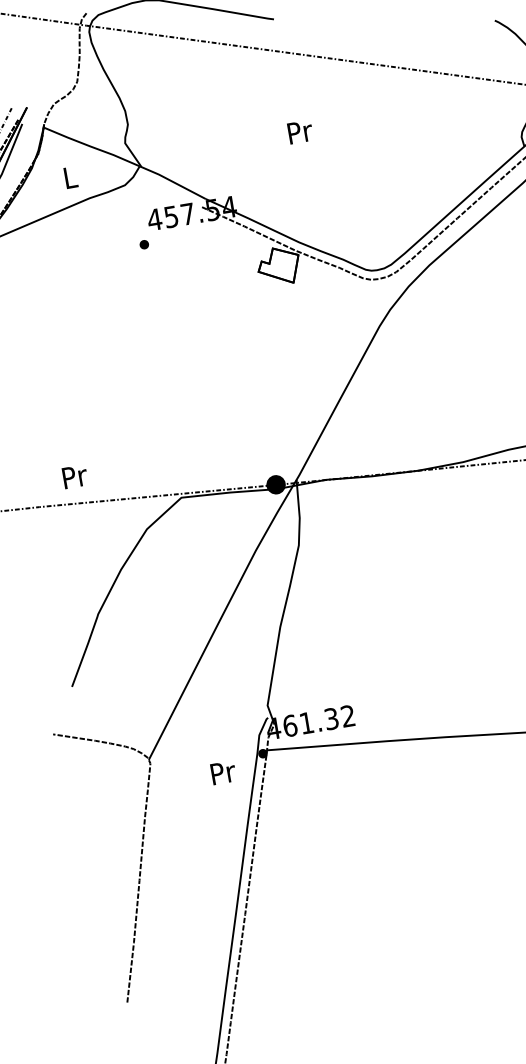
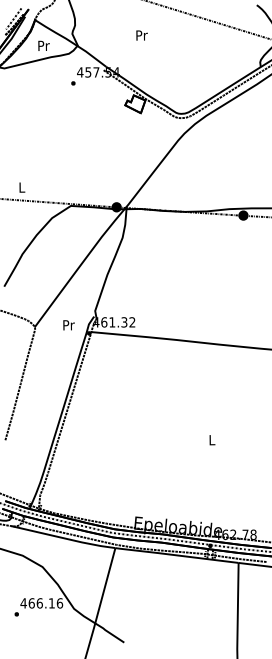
text: (299, 132) -> (141, 35), moved
text: (69, 176) -> (43, 45), L -> Pr
text: (75, 476) -> (22, 187), Pr -> L
text: (222, 773) -> (68, 325), moved

